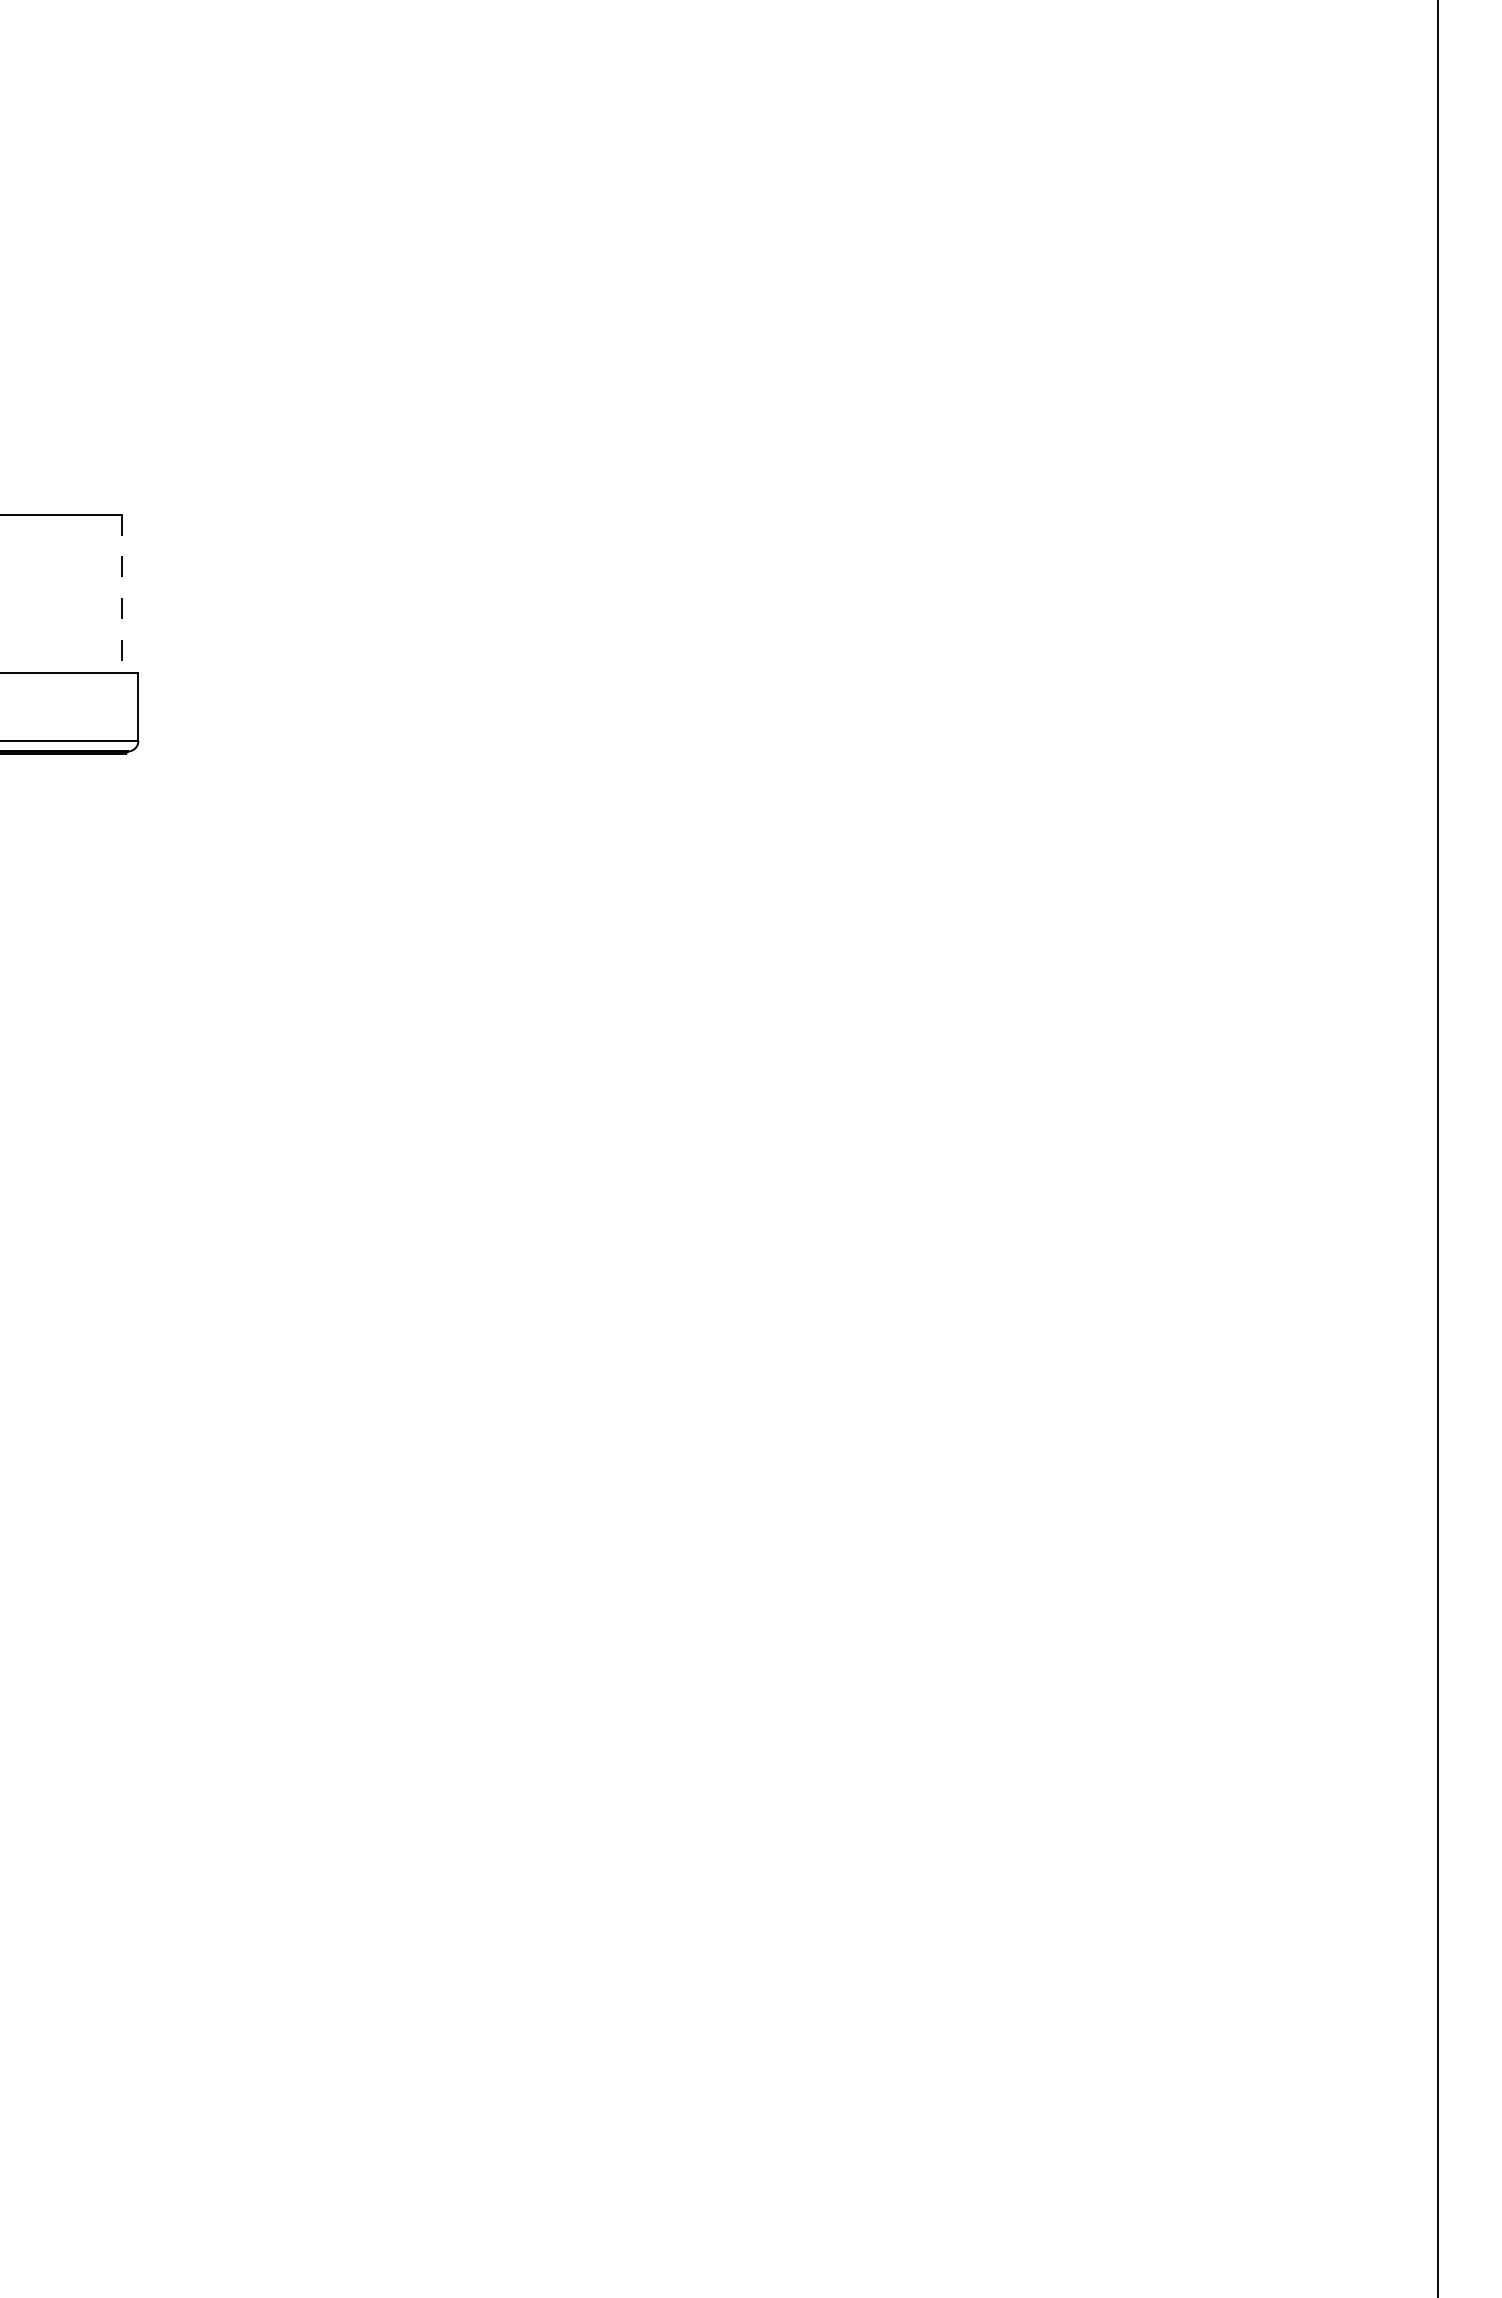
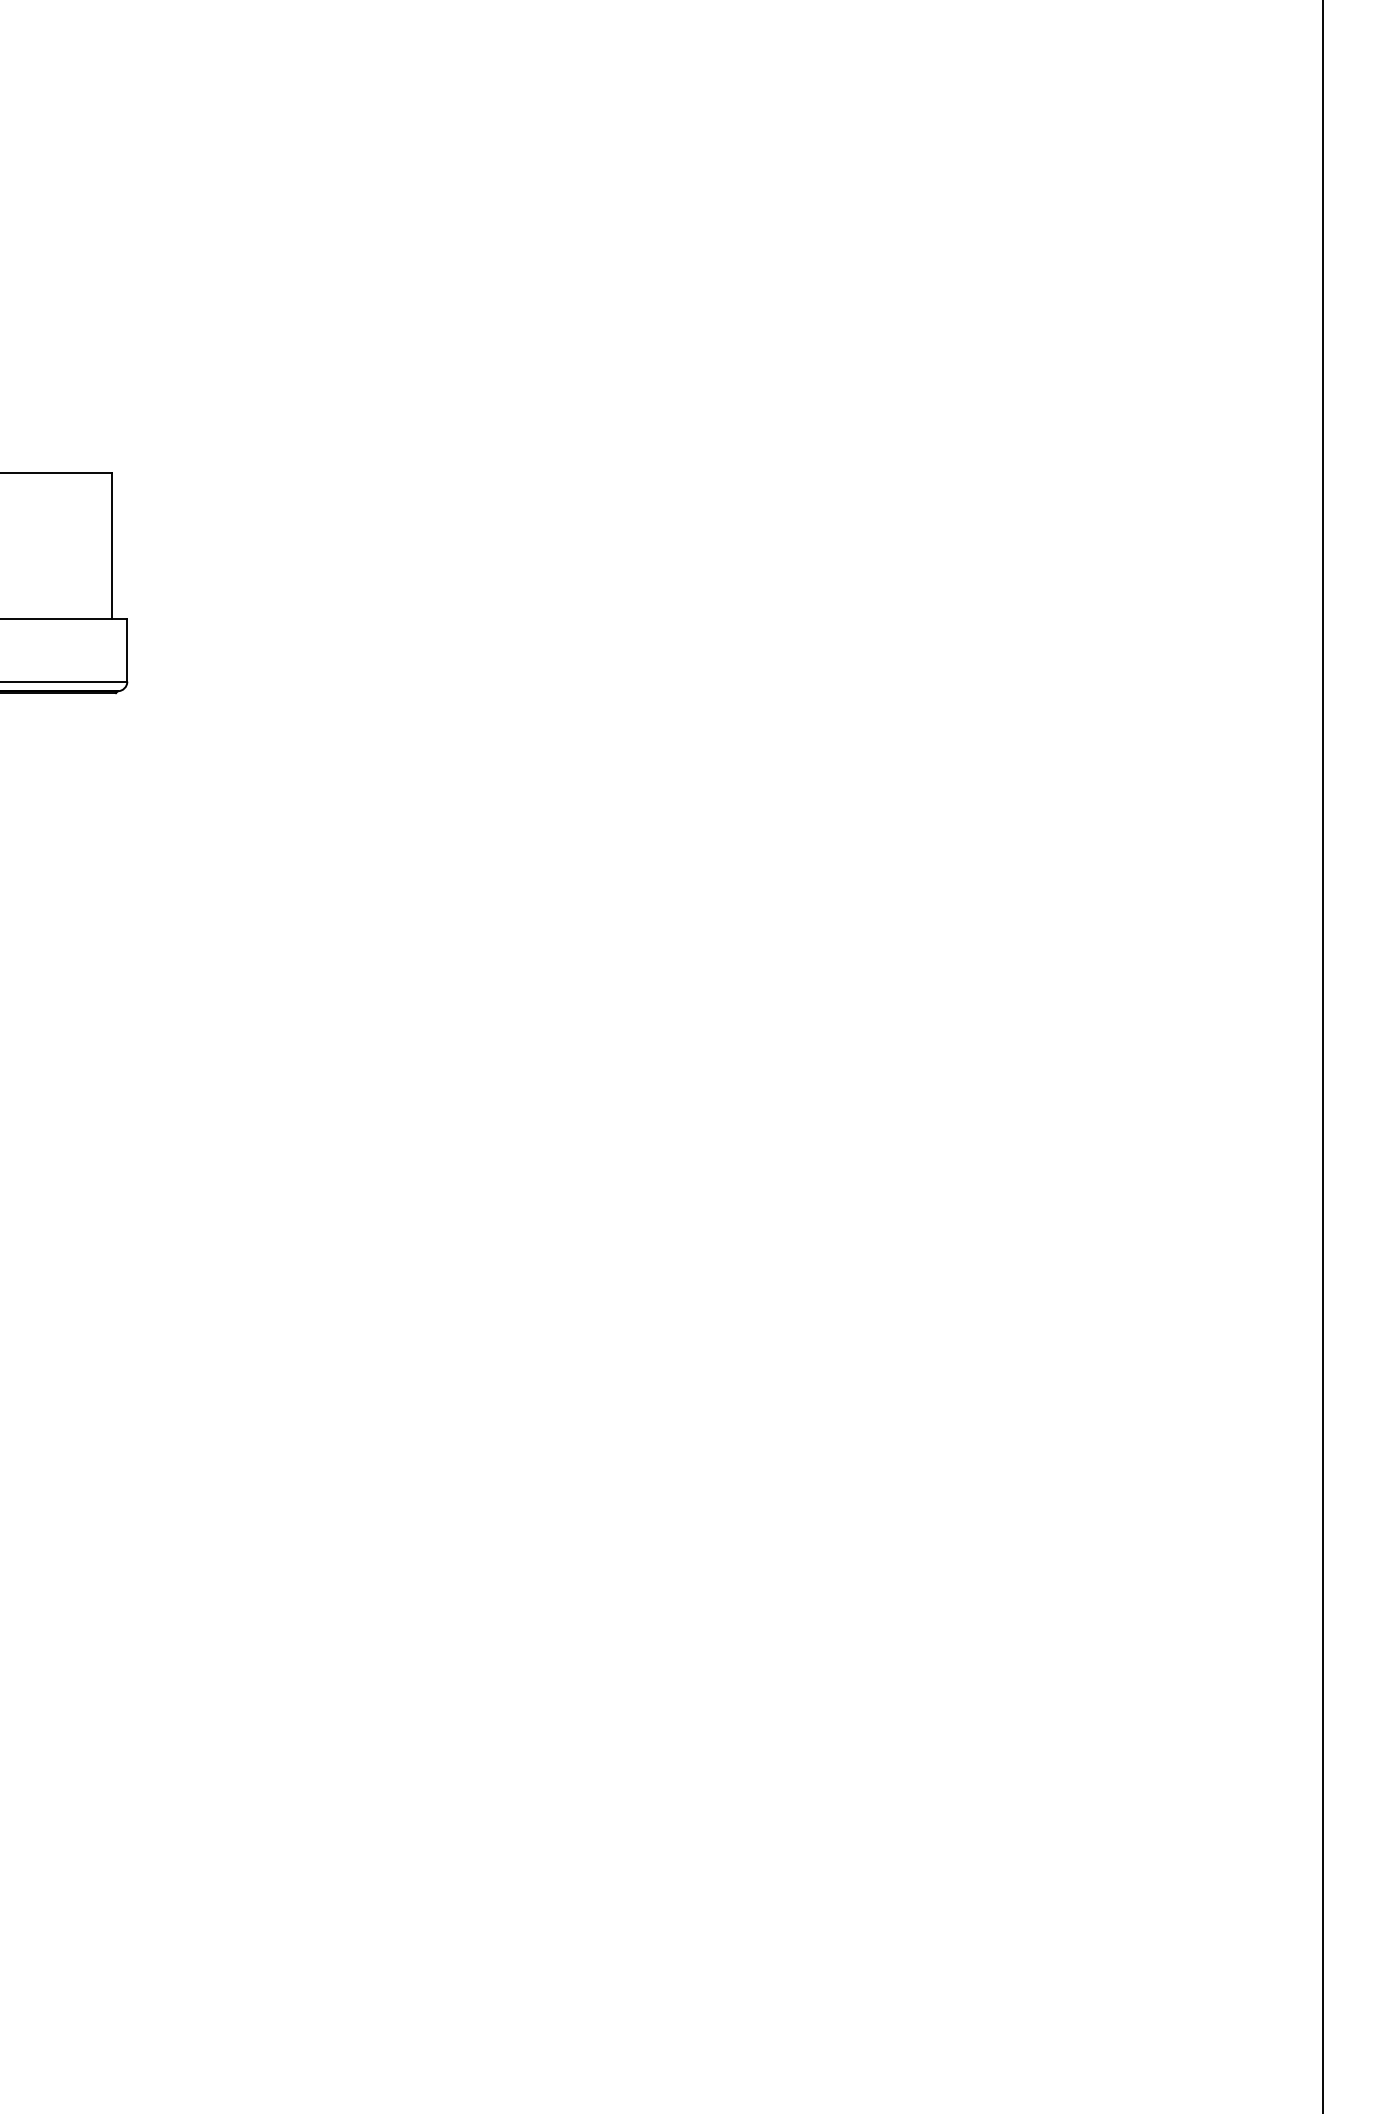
line: (121, 594) -> (111, 546), dashed -> solid

